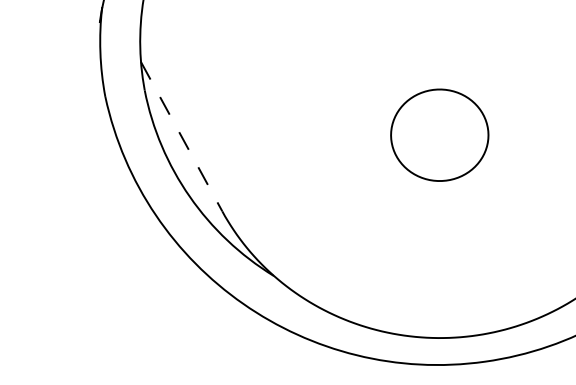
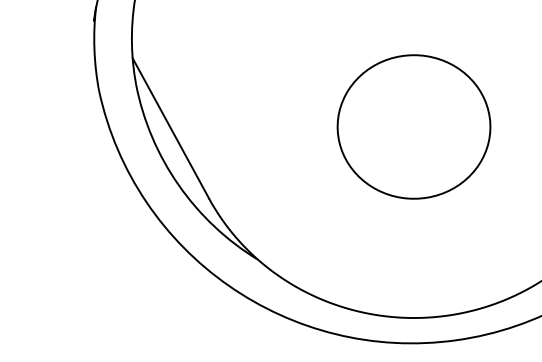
part: (439, 135) -> (413, 127), size x1.67
line: (181, 136) -> (170, 128), dashed -> solid

